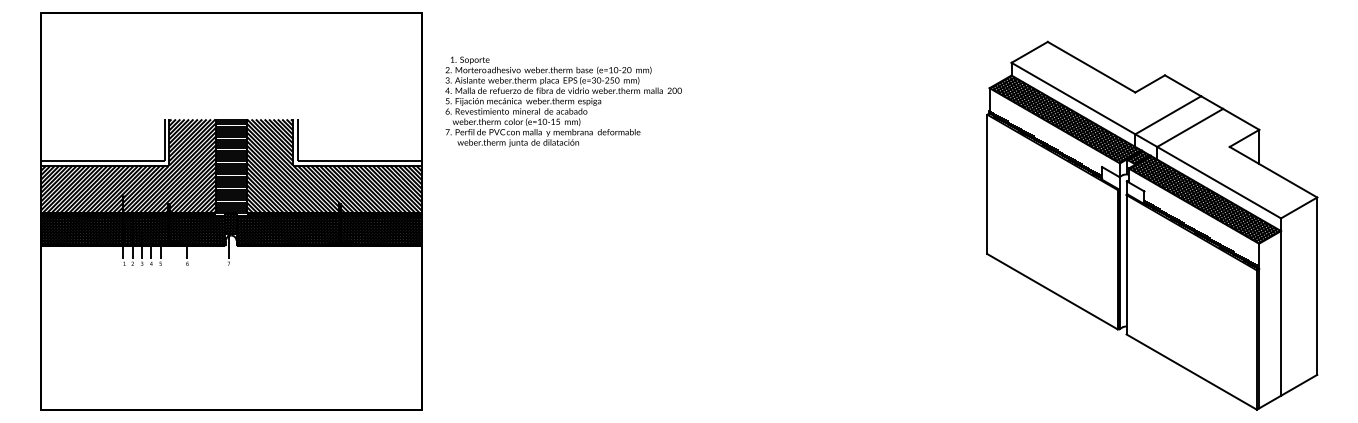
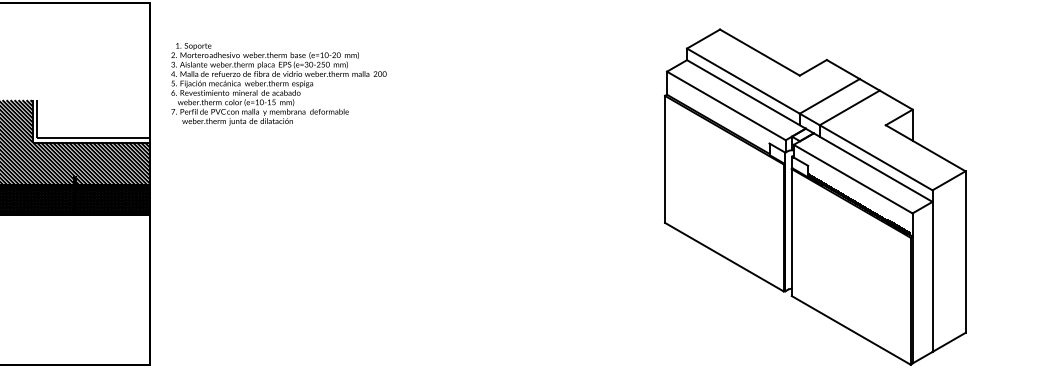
hatch: (1044, 143) -> (717, 122), removed
hatch: (1135, 159) -> (799, 136), removed

